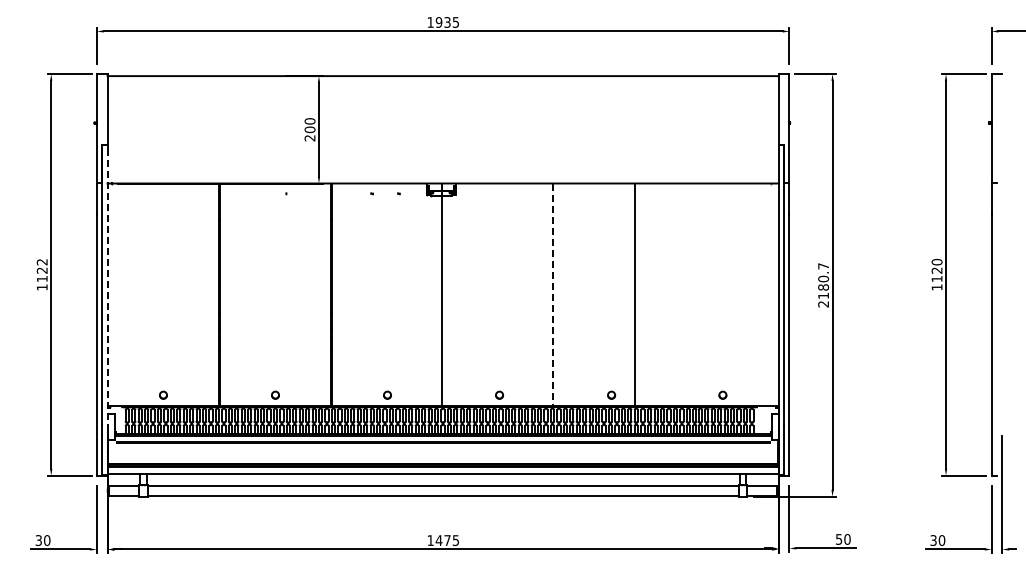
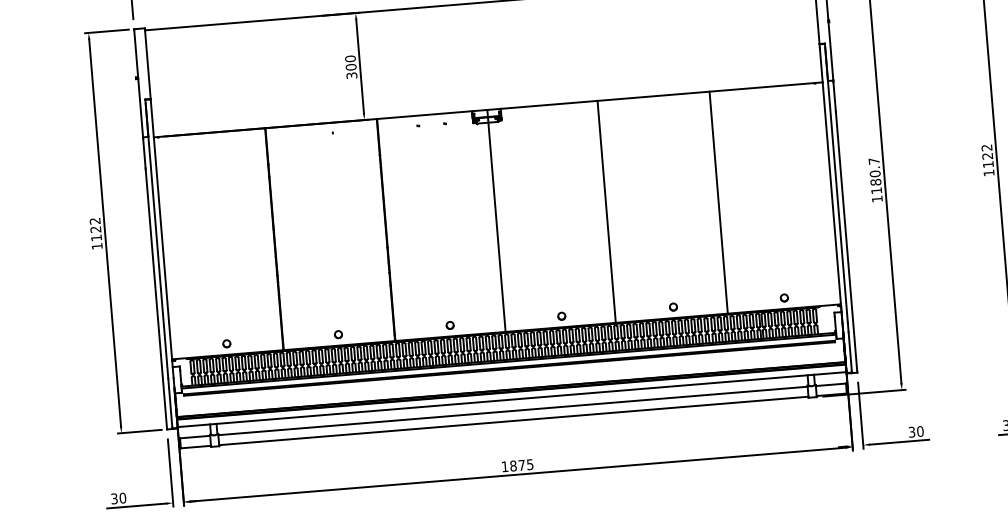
text: (310, 138) -> (352, 75), 200 -> 300
text: (936, 261) -> (986, 147), 1120 -> 1122
line: (107, 287) -> (162, 241), dashed -> solid
line: (635, 294) -> (718, 202), moved
line: (552, 295) -> (606, 212), dashed -> solid
text: (823, 304) -> (877, 199), 2180.7 -> 1180.7
text: (839, 538) -> (912, 431), 50 -> 30
text: (438, 540) -> (512, 466), 1475 -> 1875

